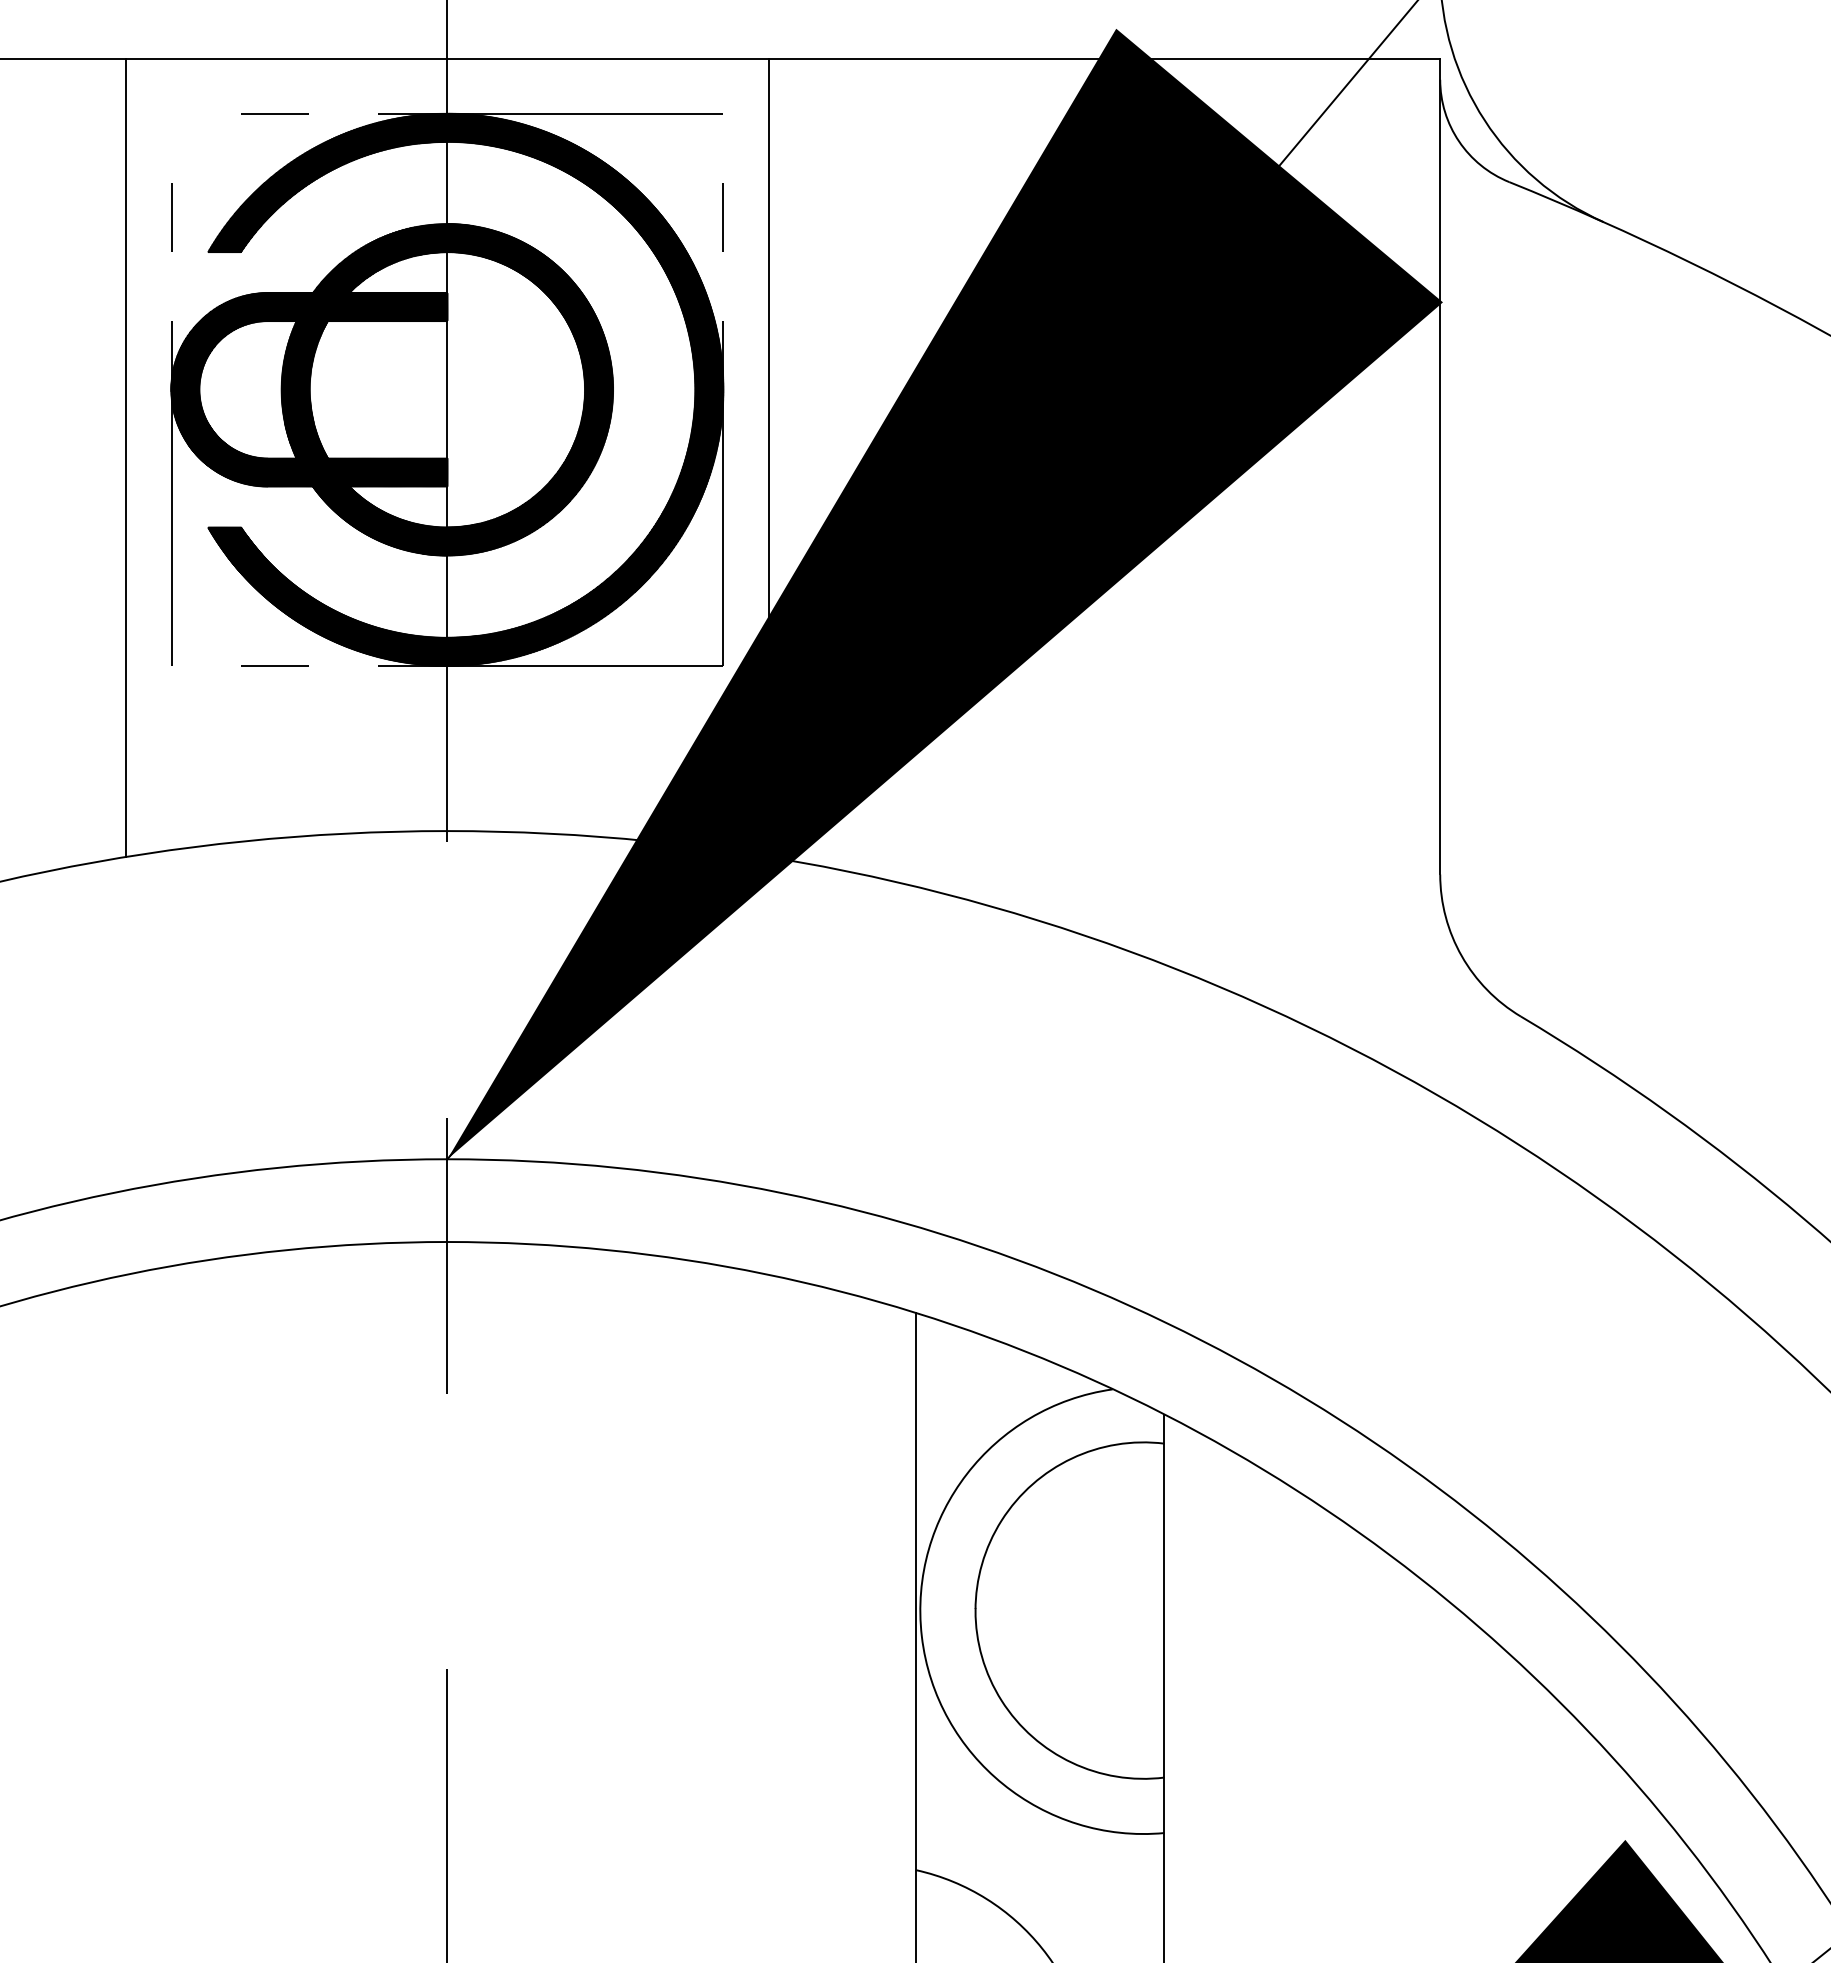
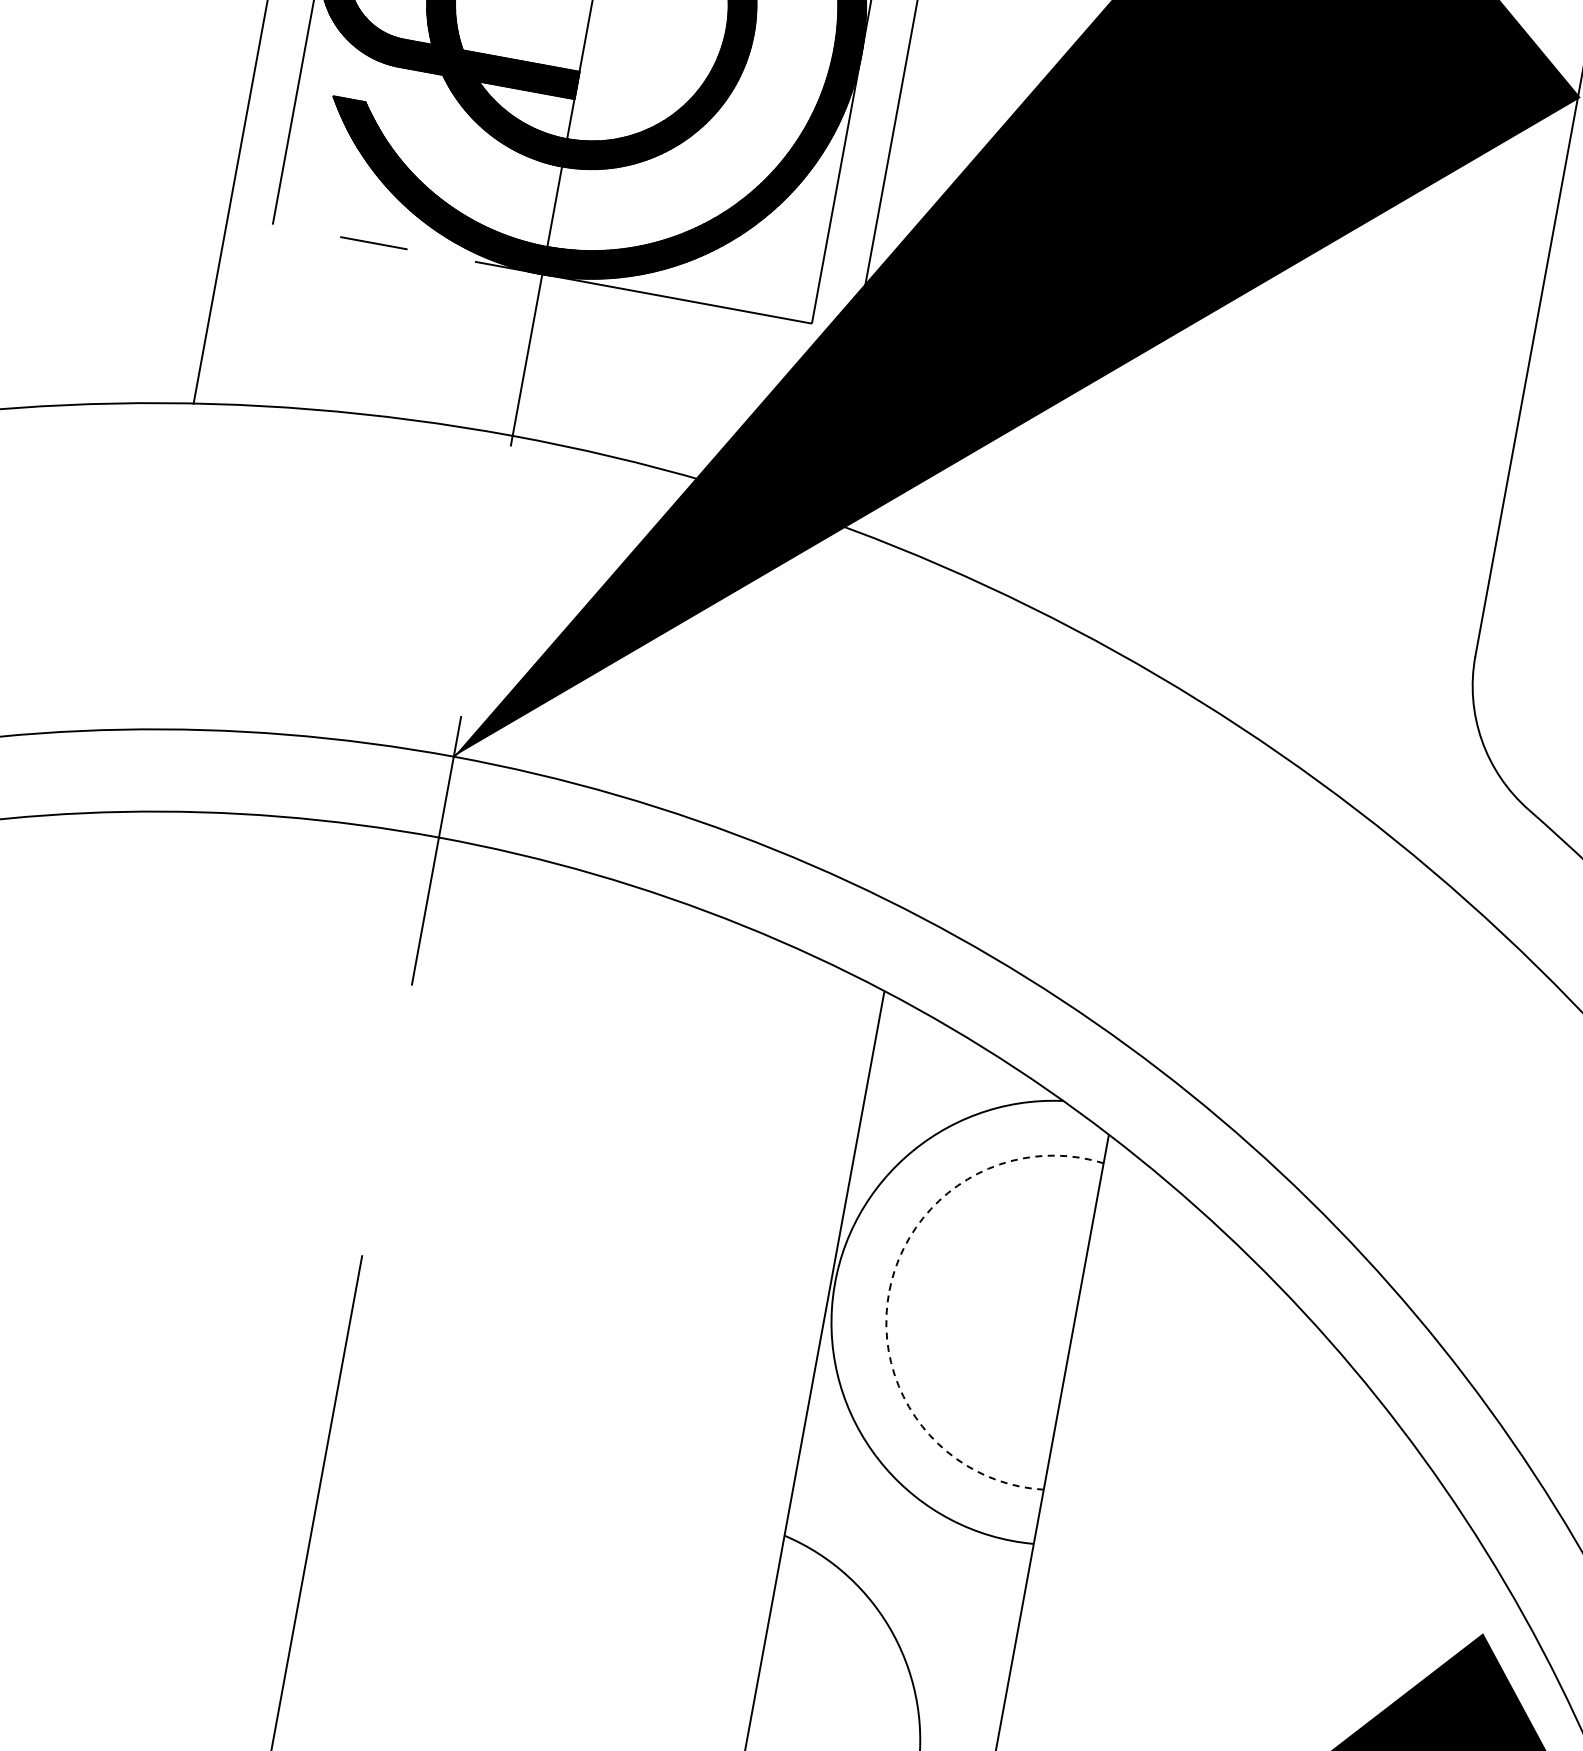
arc: (975, 1610) -> (889, 1292), solid -> dashed

